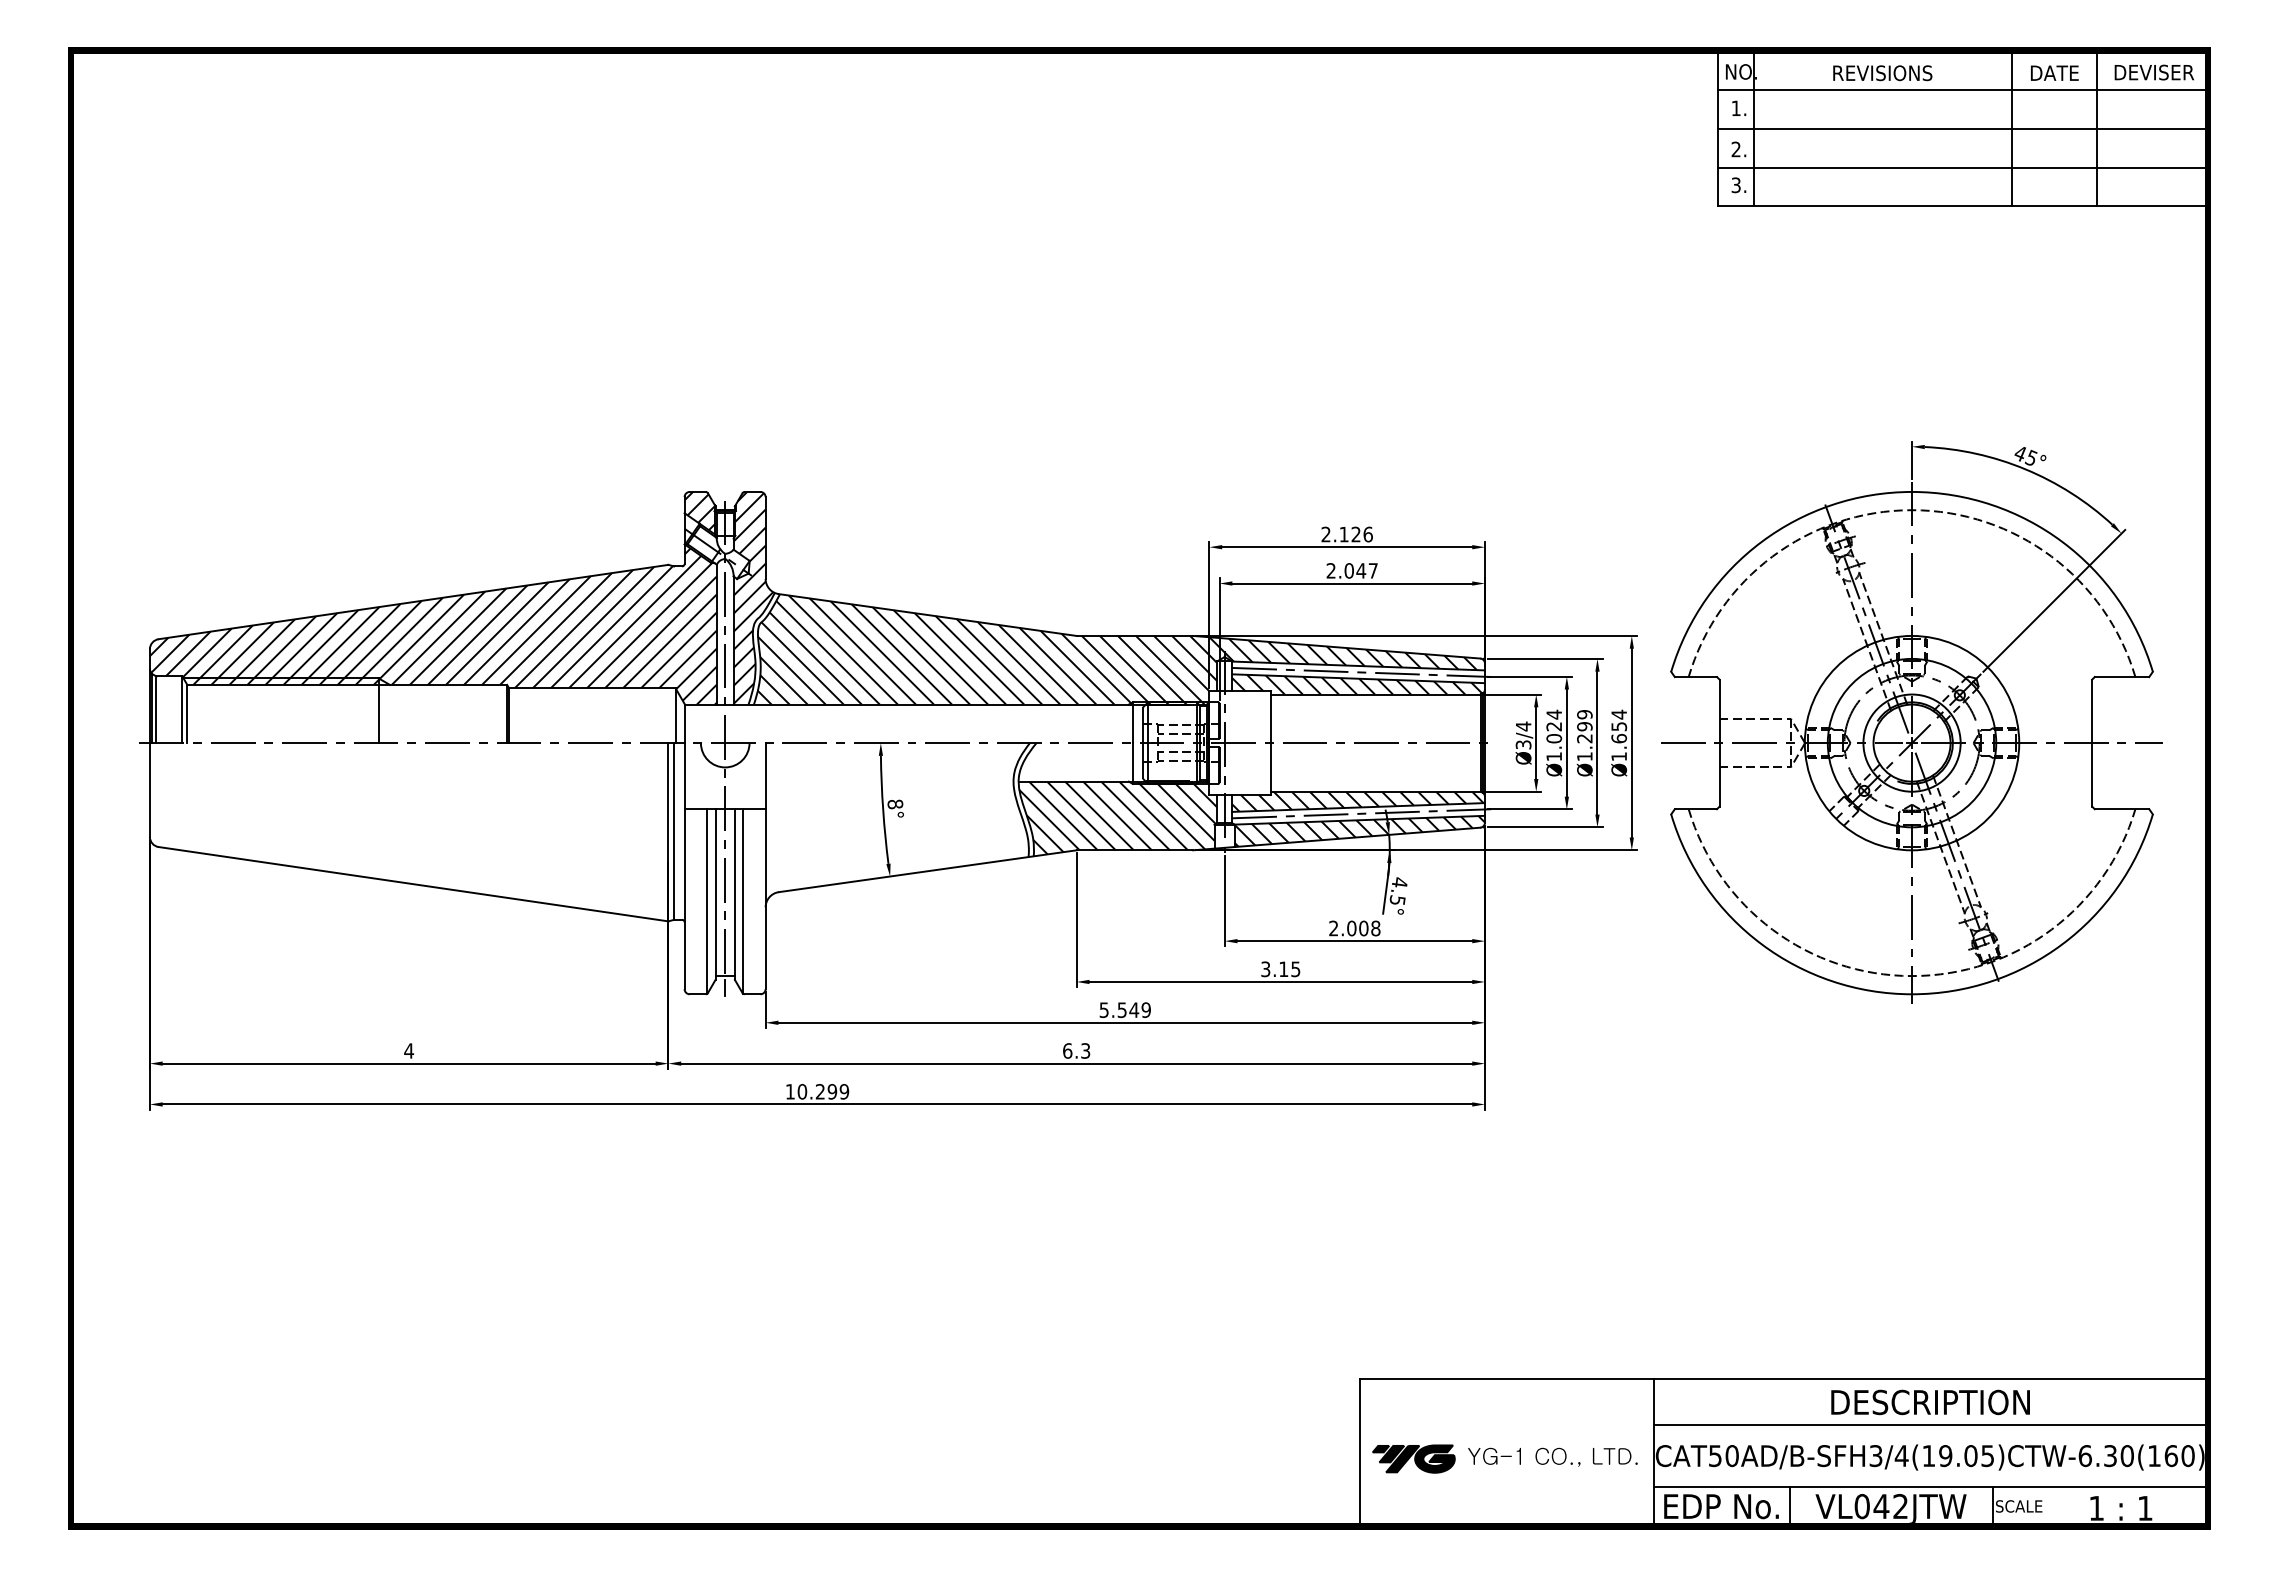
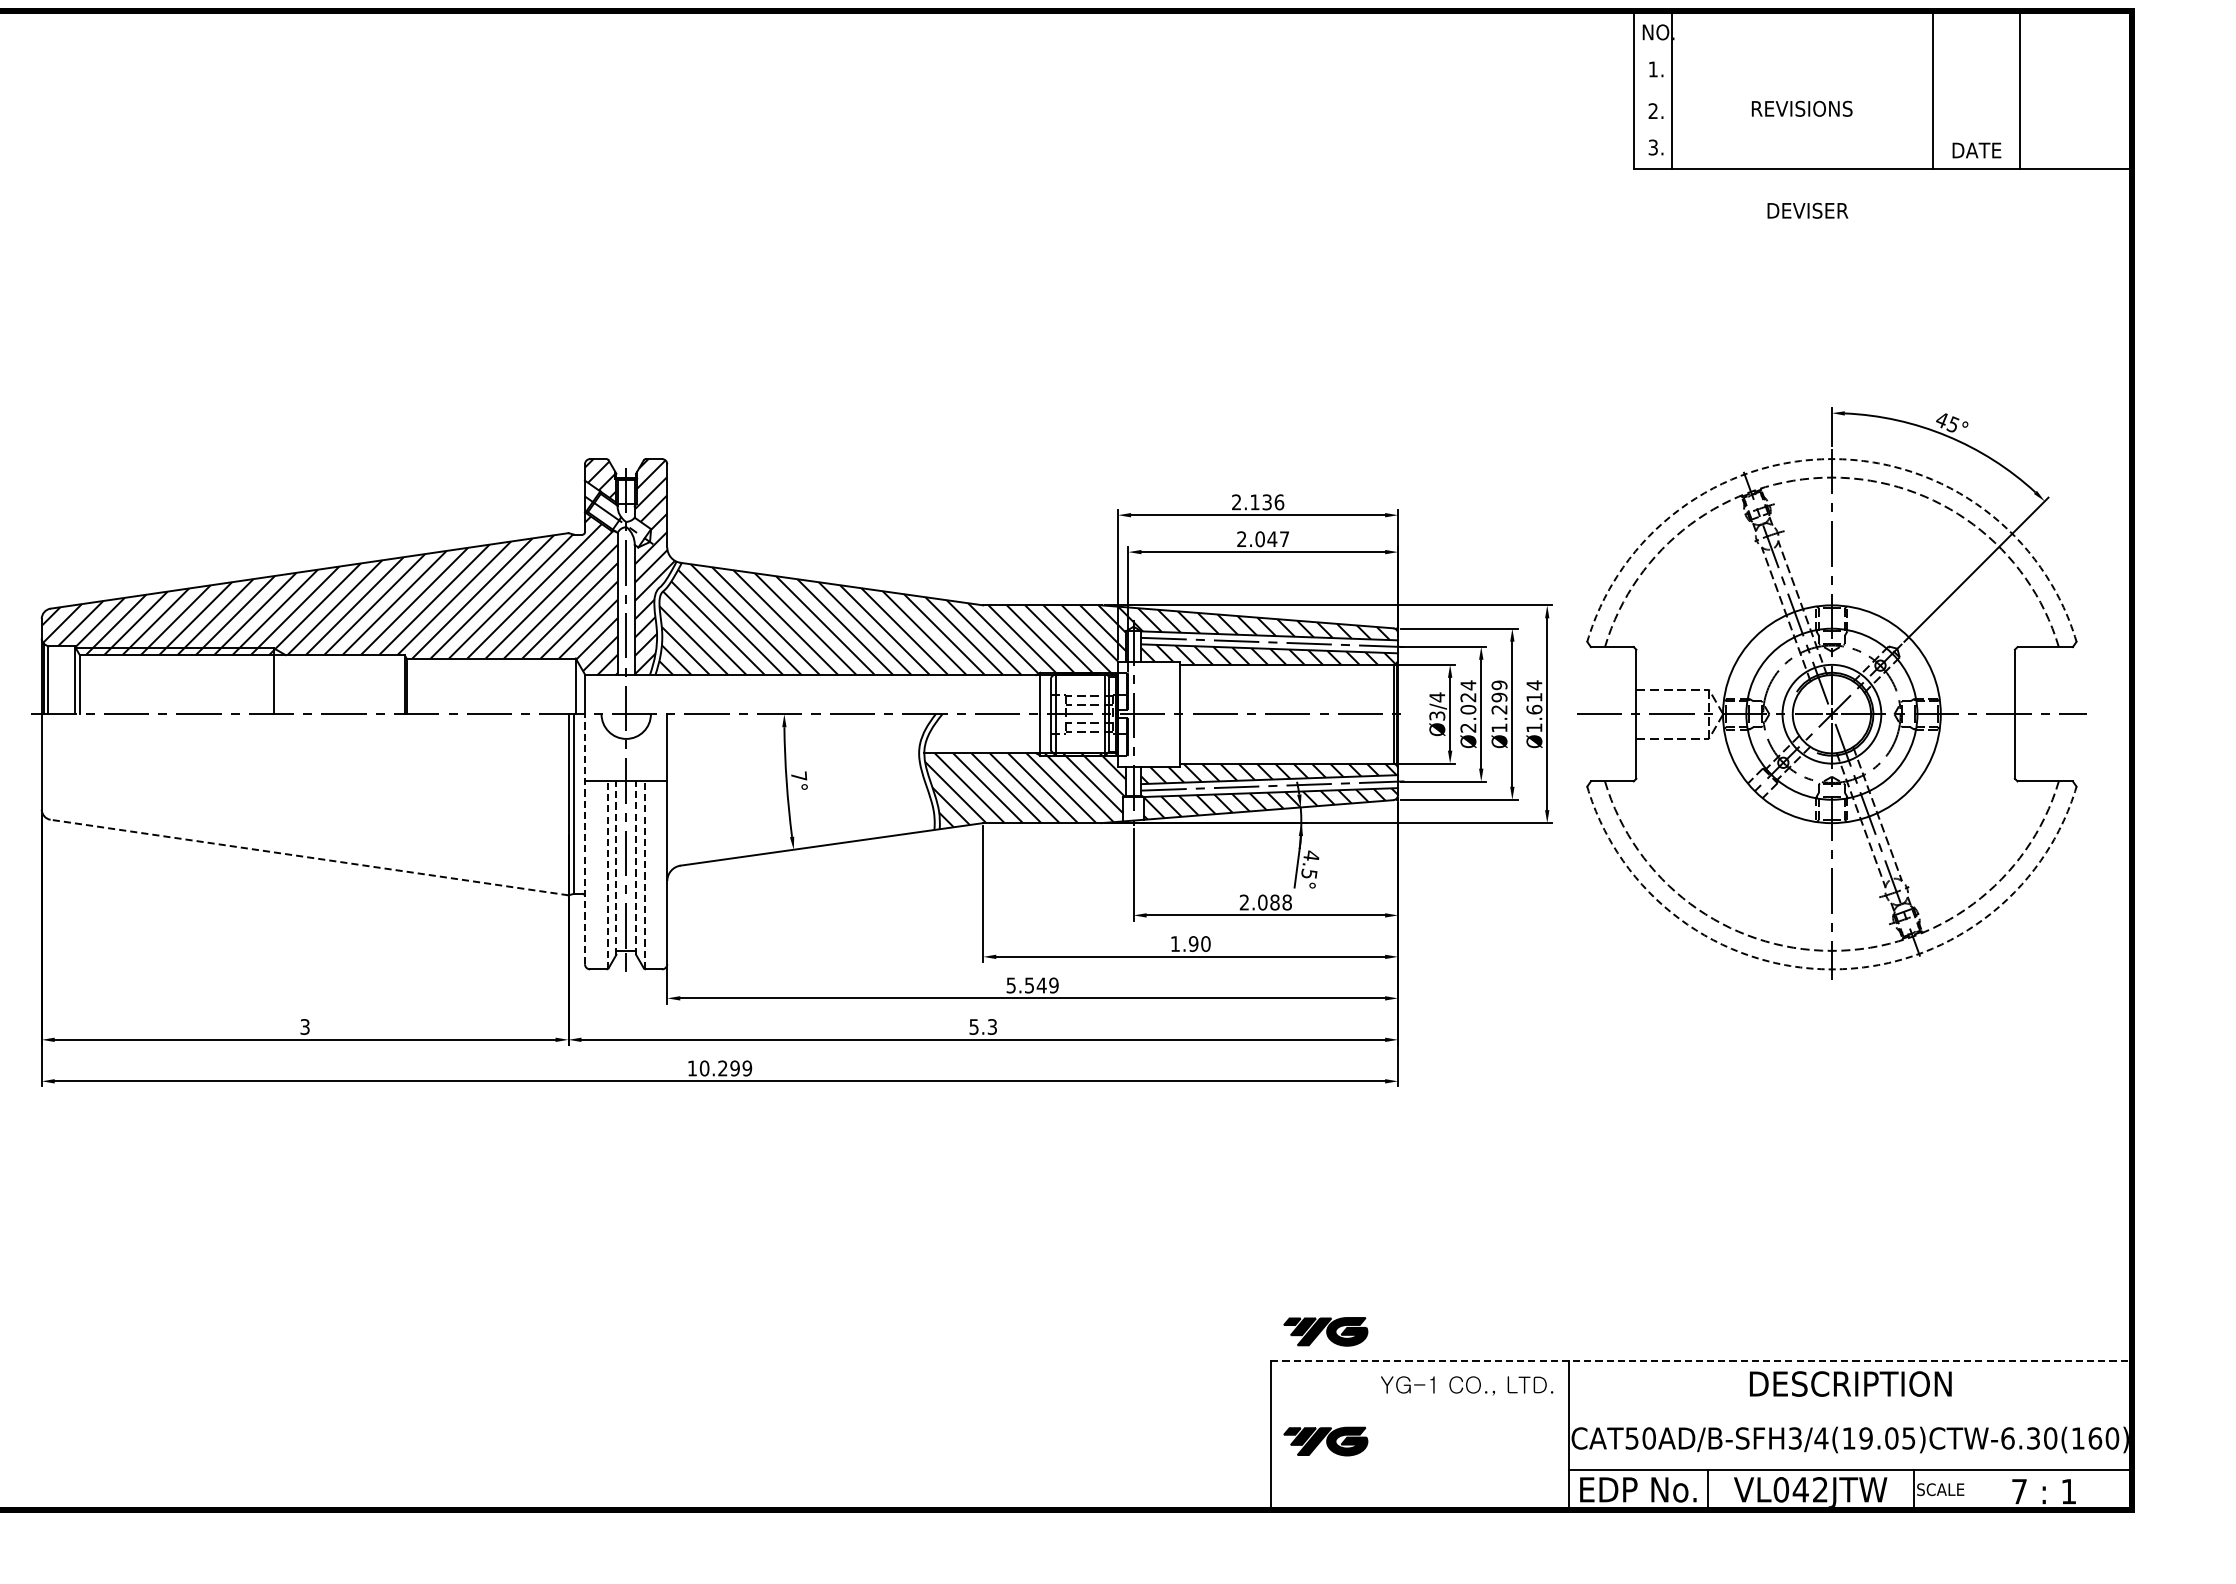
text: (2054, 72) -> (1976, 149), moved
text: (2153, 72) -> (1806, 210), moved
text: (1882, 73) -> (1801, 109), moved
line: (1962, 89) -> (1883, 50), removed
line: (1962, 128) -> (1883, 89), removed
line: (1962, 168) -> (1883, 130), removed
arc: (1912, 491) -> (1832, 458), solid -> dashed
text: (1355, 534) -> (1266, 502), 2.126 -> 2.136
text: (1619, 726) -> (1534, 697), Ø1.654 -> Ø1.614
text: (1553, 756) -> (1467, 727), Ø1.024 -> Ø2.024
text: (895, 804) -> (799, 776), 8° -> 7°
line: (684, 865) -> (584, 838), solid -> dashed
line: (413, 884) -> (309, 857), solid -> dashed
line: (715, 894) -> (616, 868), solid -> dashed
line: (734, 894) -> (635, 868), solid -> dashed
line: (707, 901) -> (608, 875), solid -> dashed
line: (743, 901) -> (644, 875), solid -> dashed
text: (1363, 928) -> (1274, 902), 2.008 -> 2.088
text: (1280, 969) -> (1190, 944), 3.15 -> 1.90
arc: (1912, 994) -> (1832, 969), solid -> dashed
text: (409, 1050) -> (305, 1026), 4 -> 3
text: (1067, 1050) -> (973, 1026), 6.3 -> 5.3
part: (1413, 1350) -> (1325, 1331), added
line: (1783, 1379) -> (1701, 1360), solid -> dashed
line: (1930, 1425) -> (1850, 1407), removed
text: (1552, 1456) -> (1466, 1385), moved
text: (2096, 1508) -> (2019, 1491), 1 -> 7

